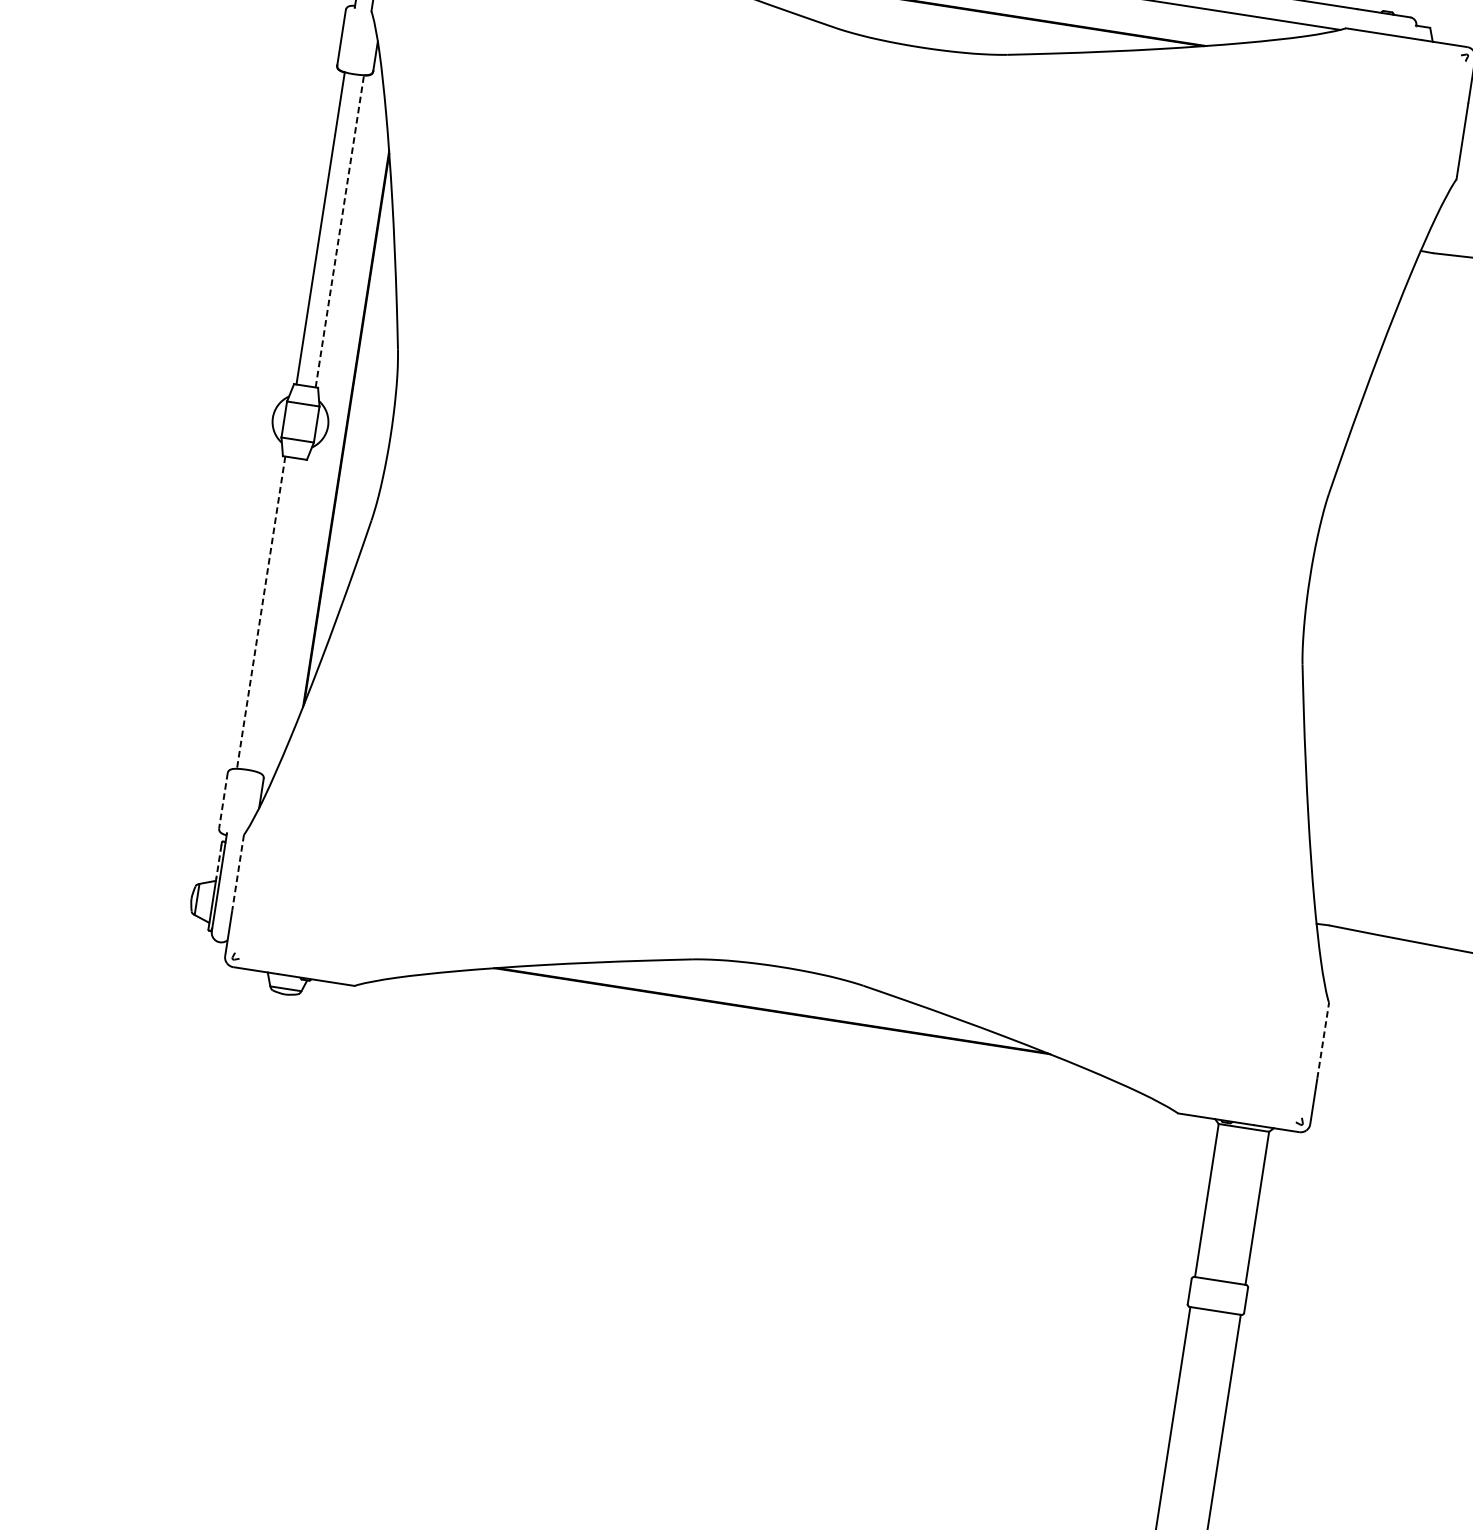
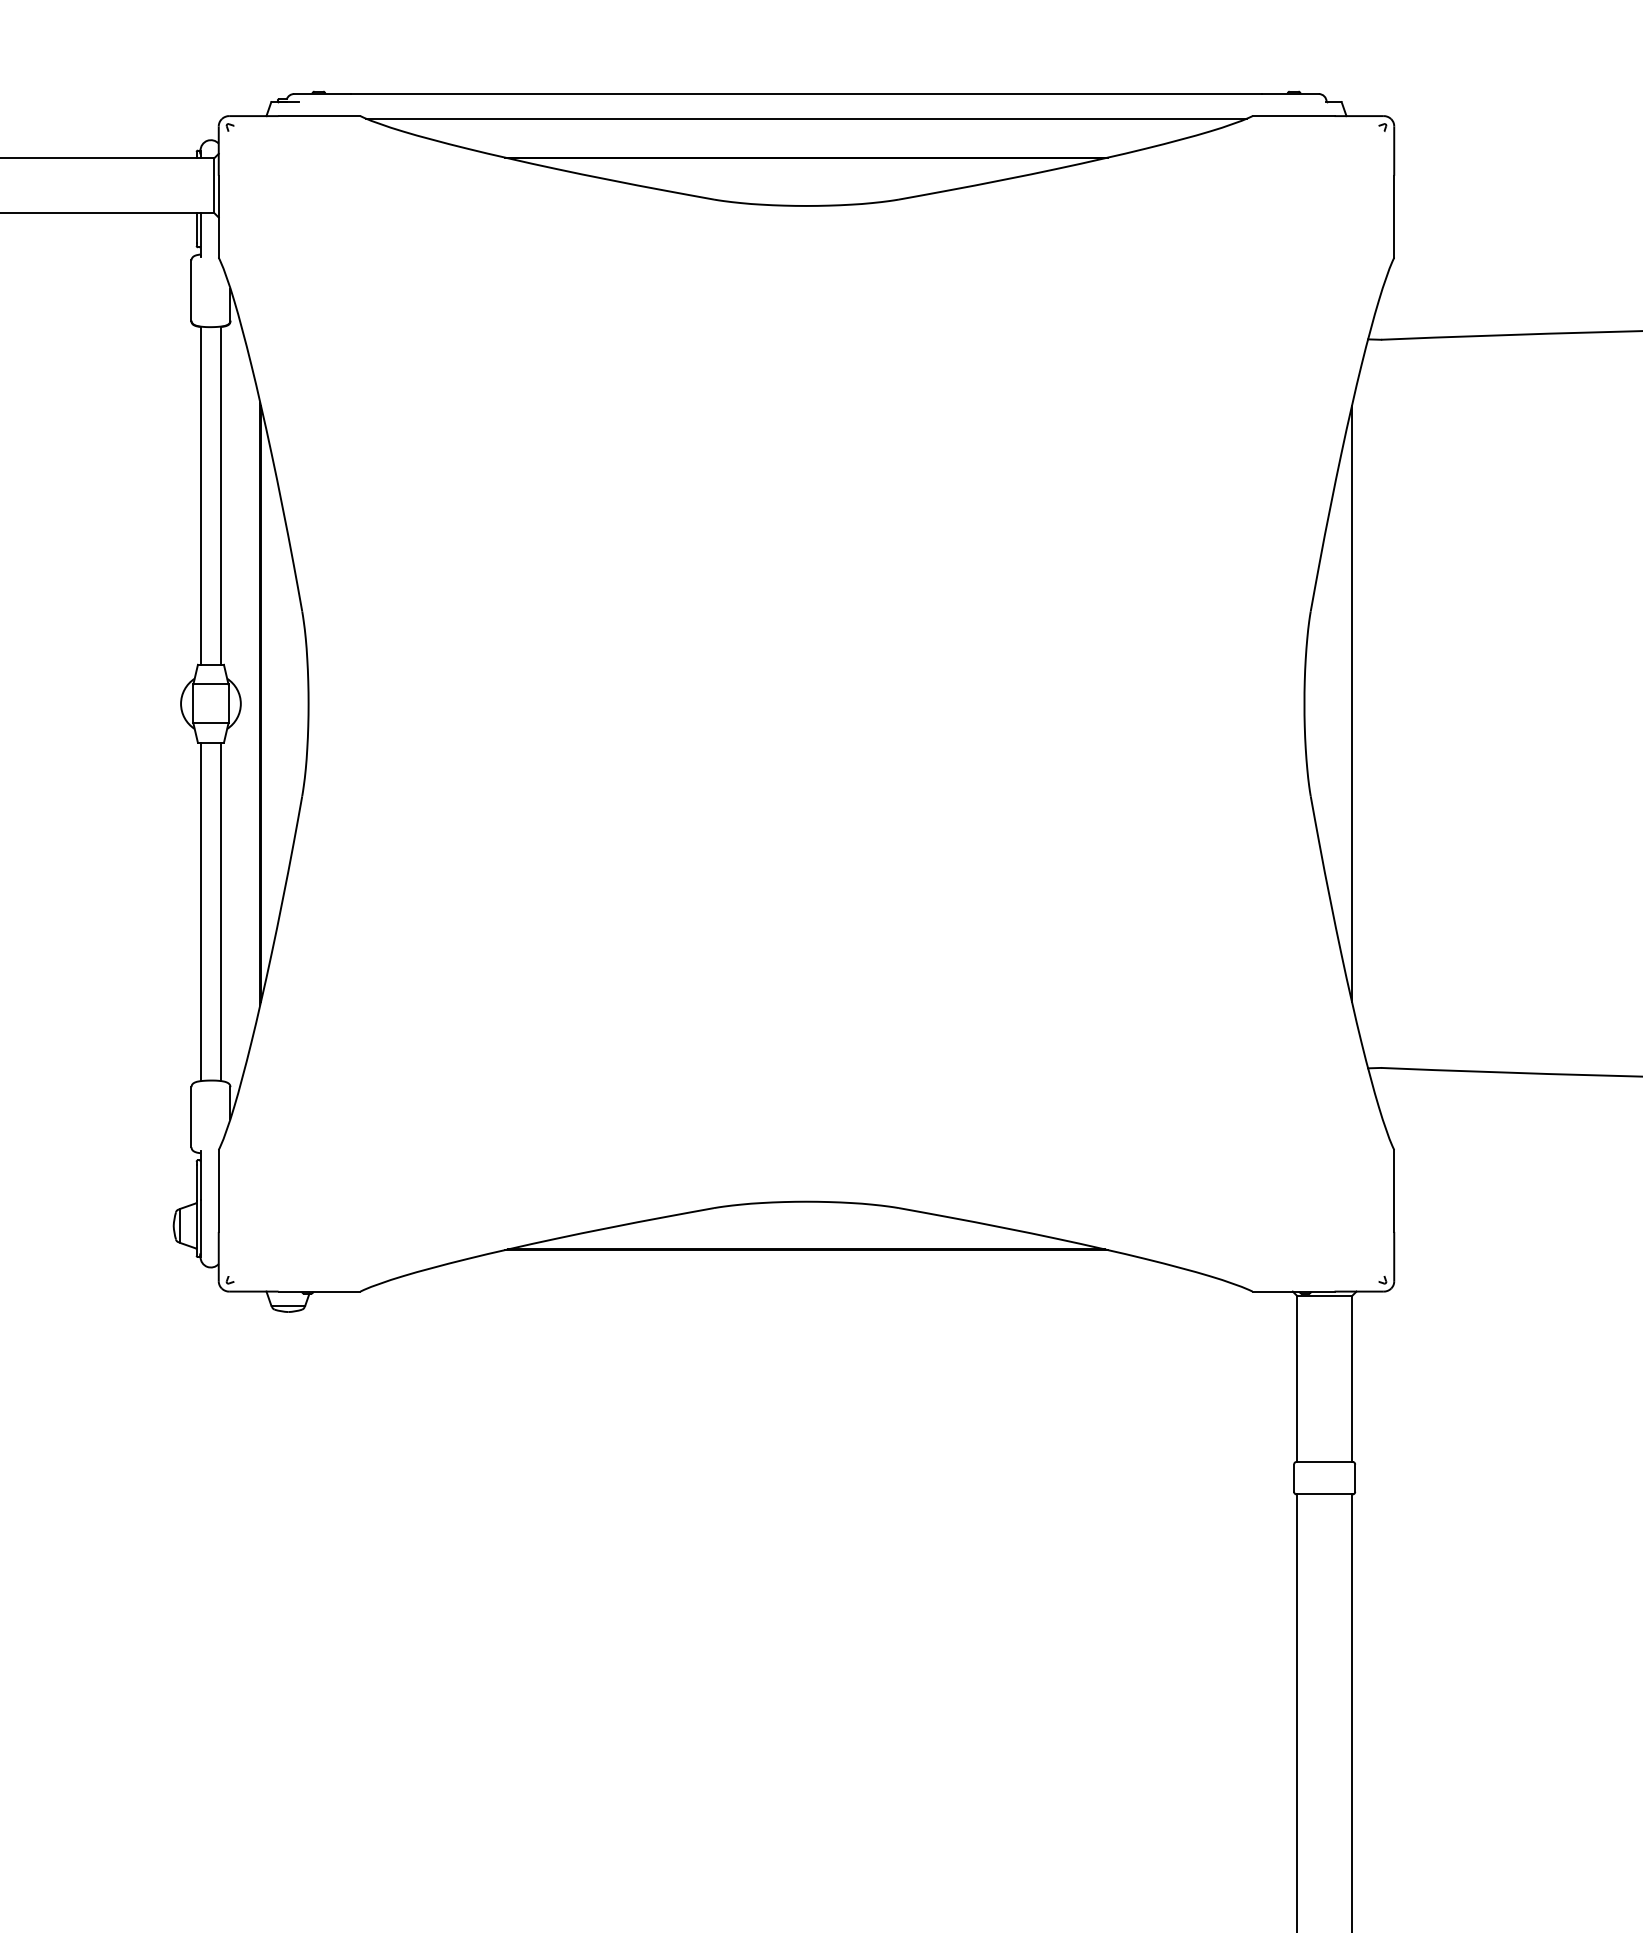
line: (340, 231) -> (221, 495), dashed -> solid
line: (1353, 584) -> (1351, 703), added
line: (261, 613) -> (200, 912), dashed -> solid
line: (280, 615) -> (221, 911), added
line: (223, 801) -> (191, 1117), dashed -> solid
line: (218, 862) -> (196, 1183), dashed -> solid
line: (237, 872) -> (218, 1190), dashed -> solid
line: (1323, 1040) -> (1394, 1190), dashed -> solid

